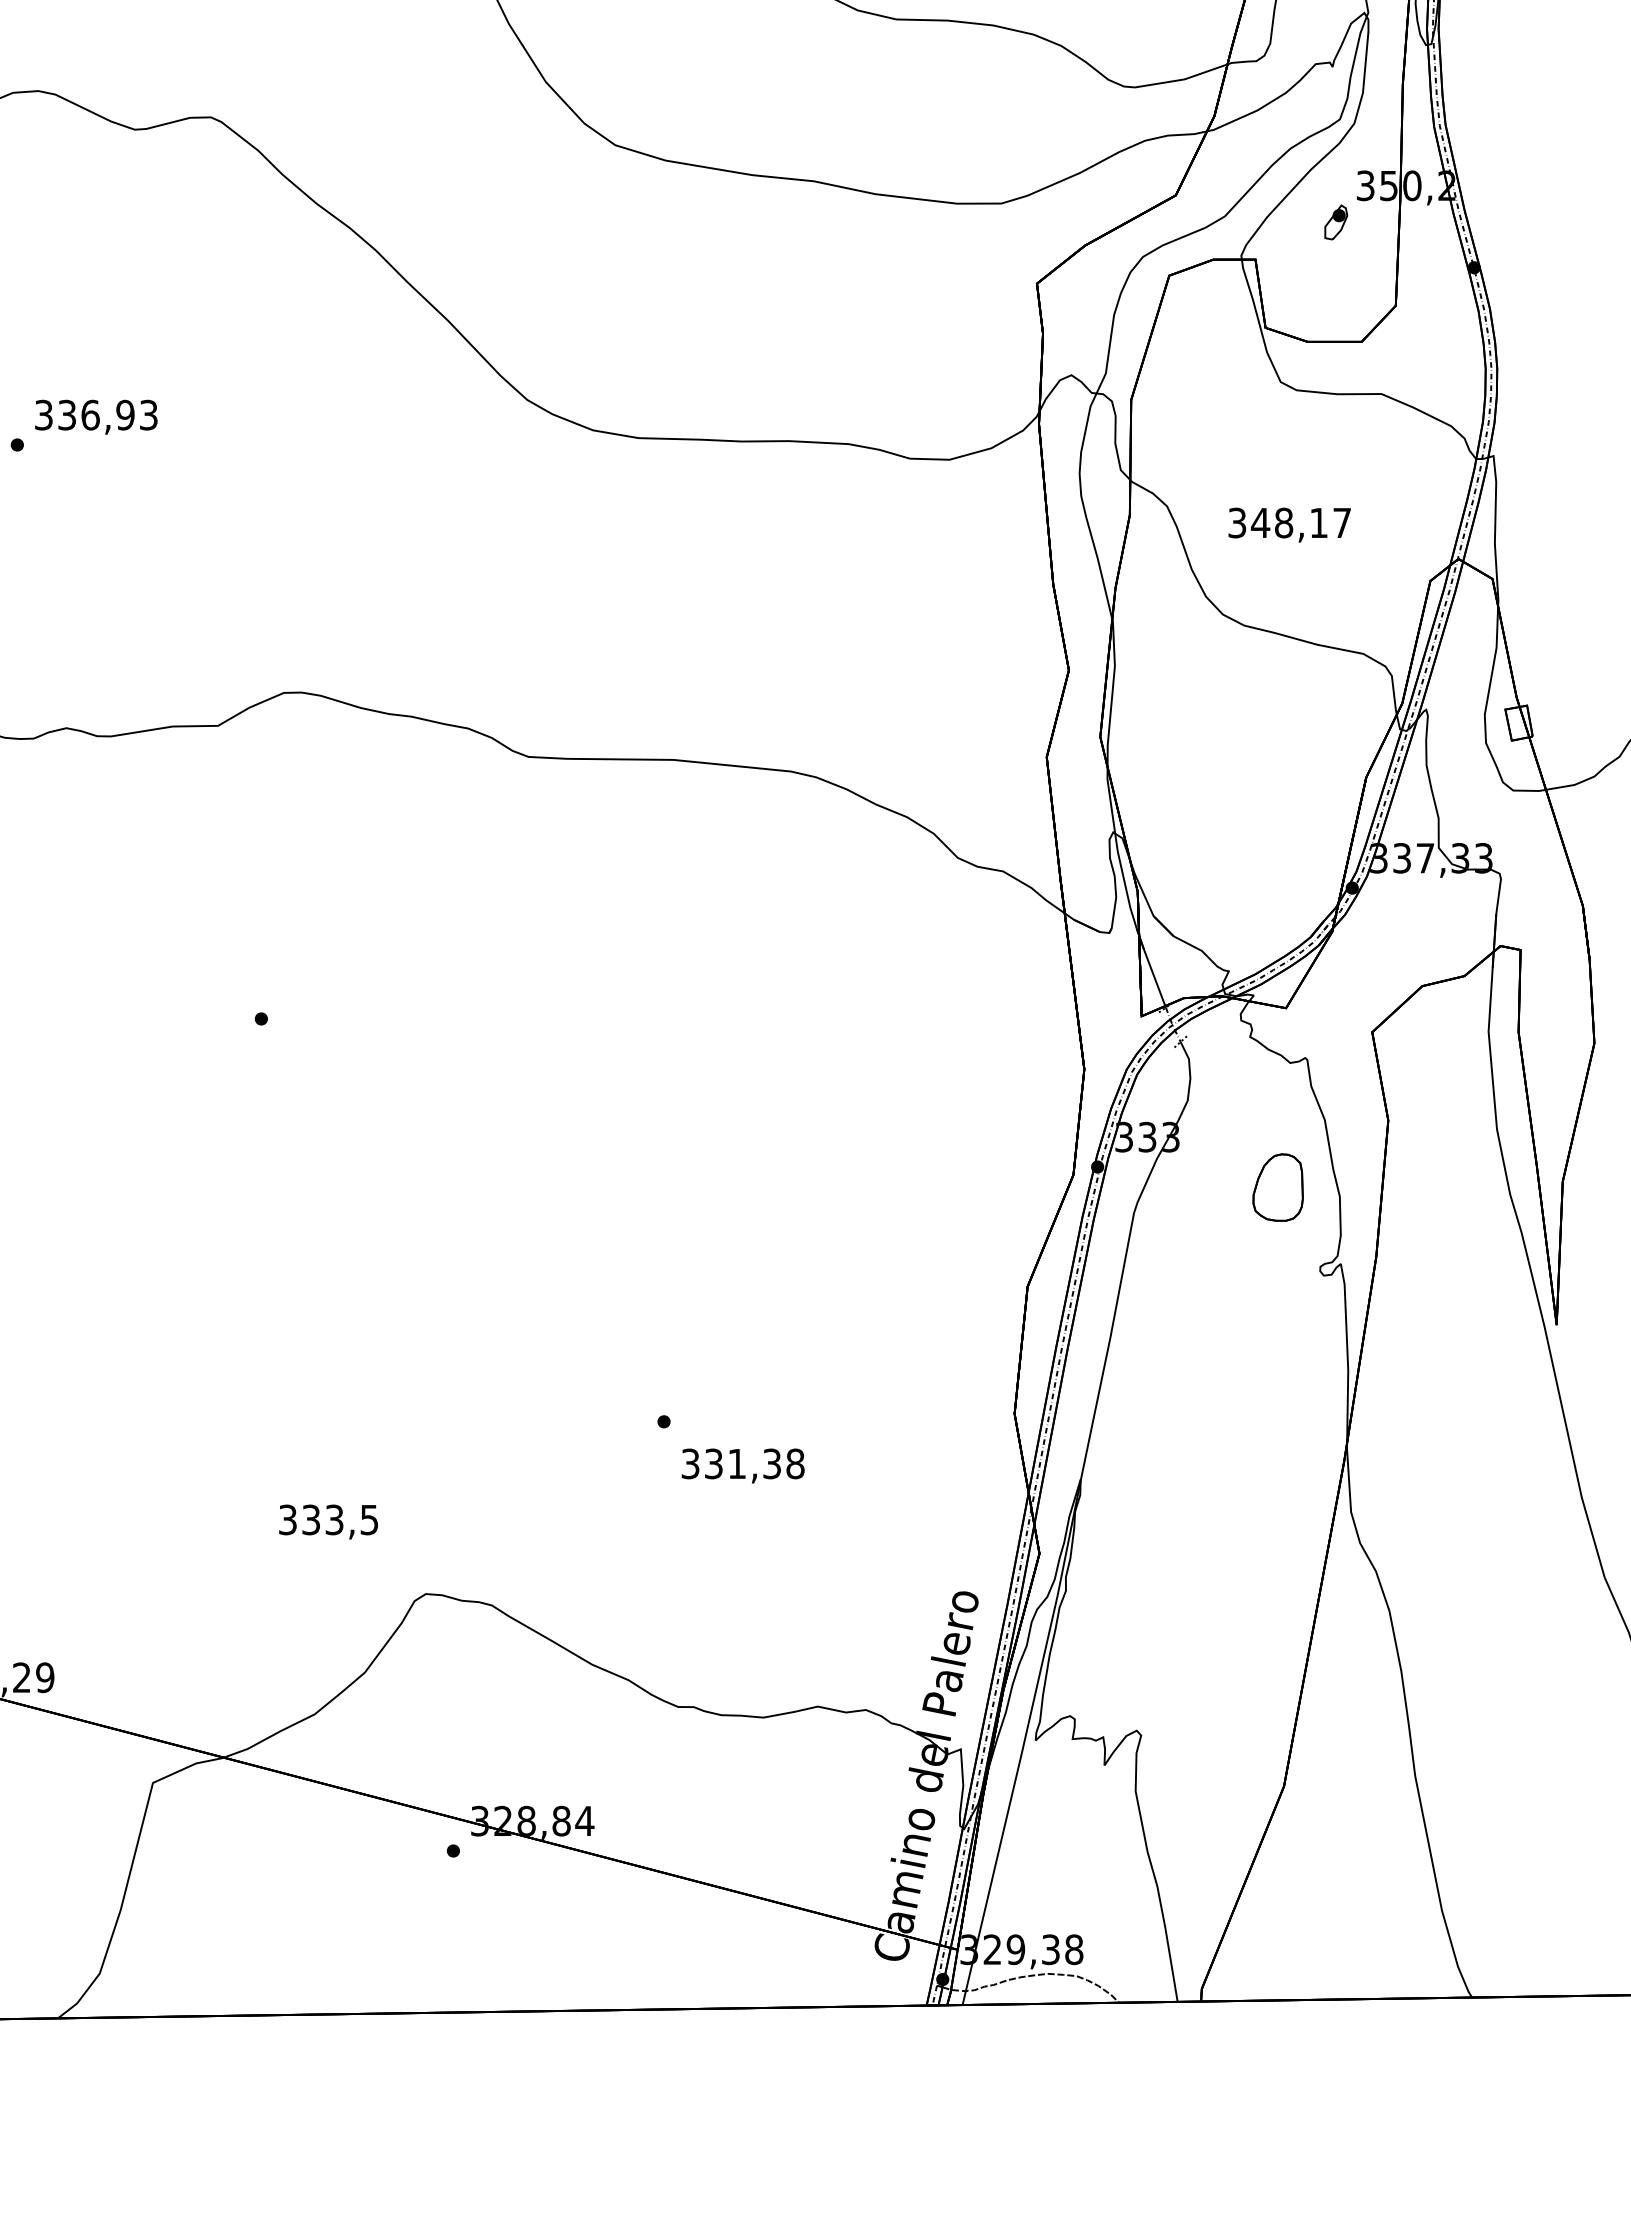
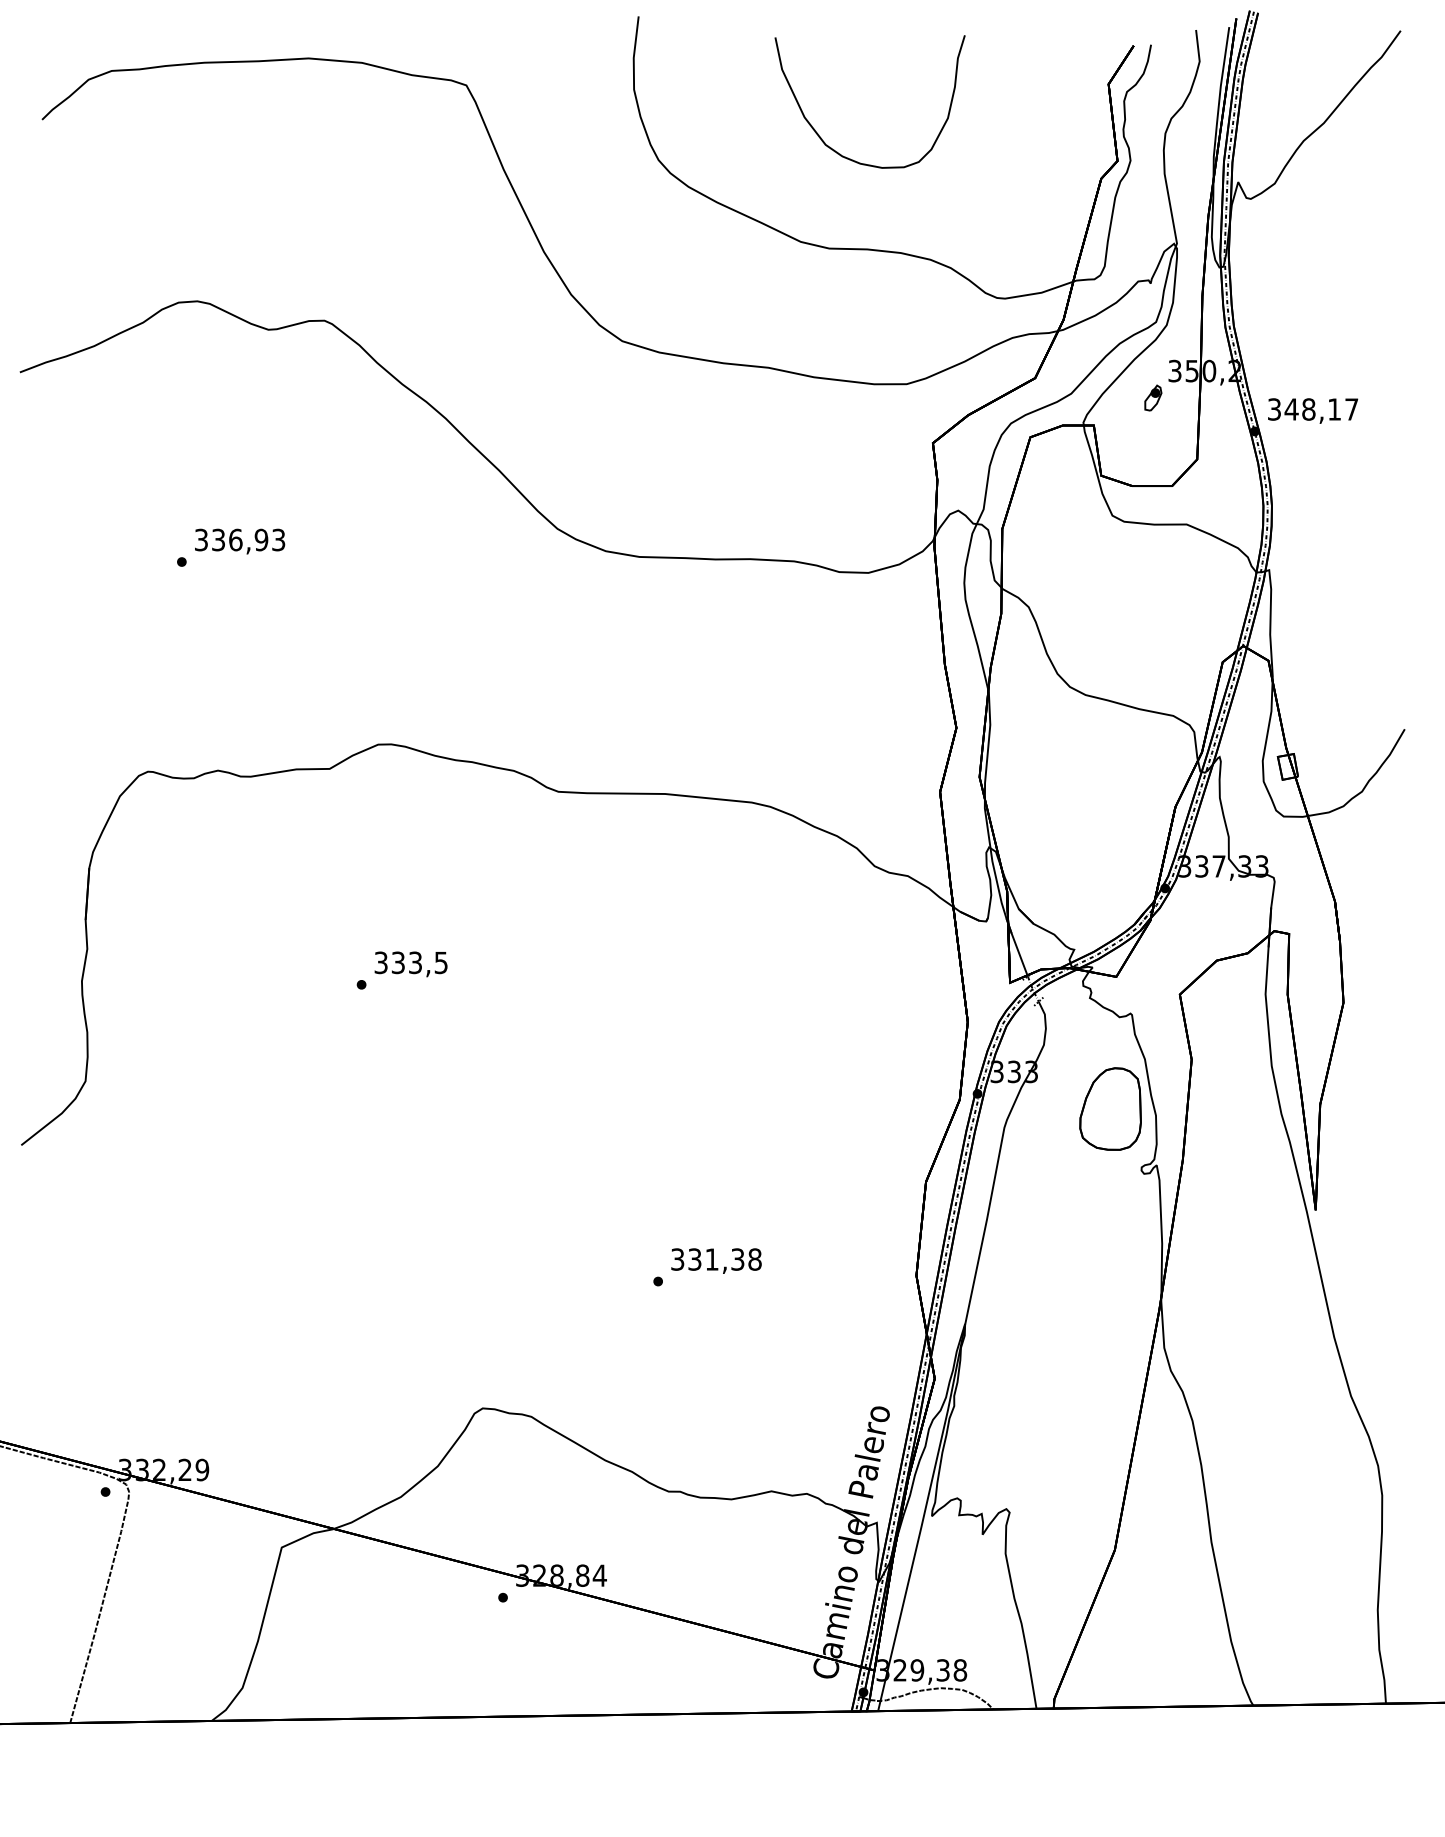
text: (1290, 524) -> (1313, 410), moved
part: (1278, 1186) -> (1110, 1108), size x1.67
text: (743, 1465) -> (716, 1260), moved
text: (327, 1522) -> (410, 964), moved

